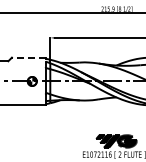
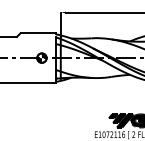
line: (28, 57) -> (37, 33), dashed -> solid

